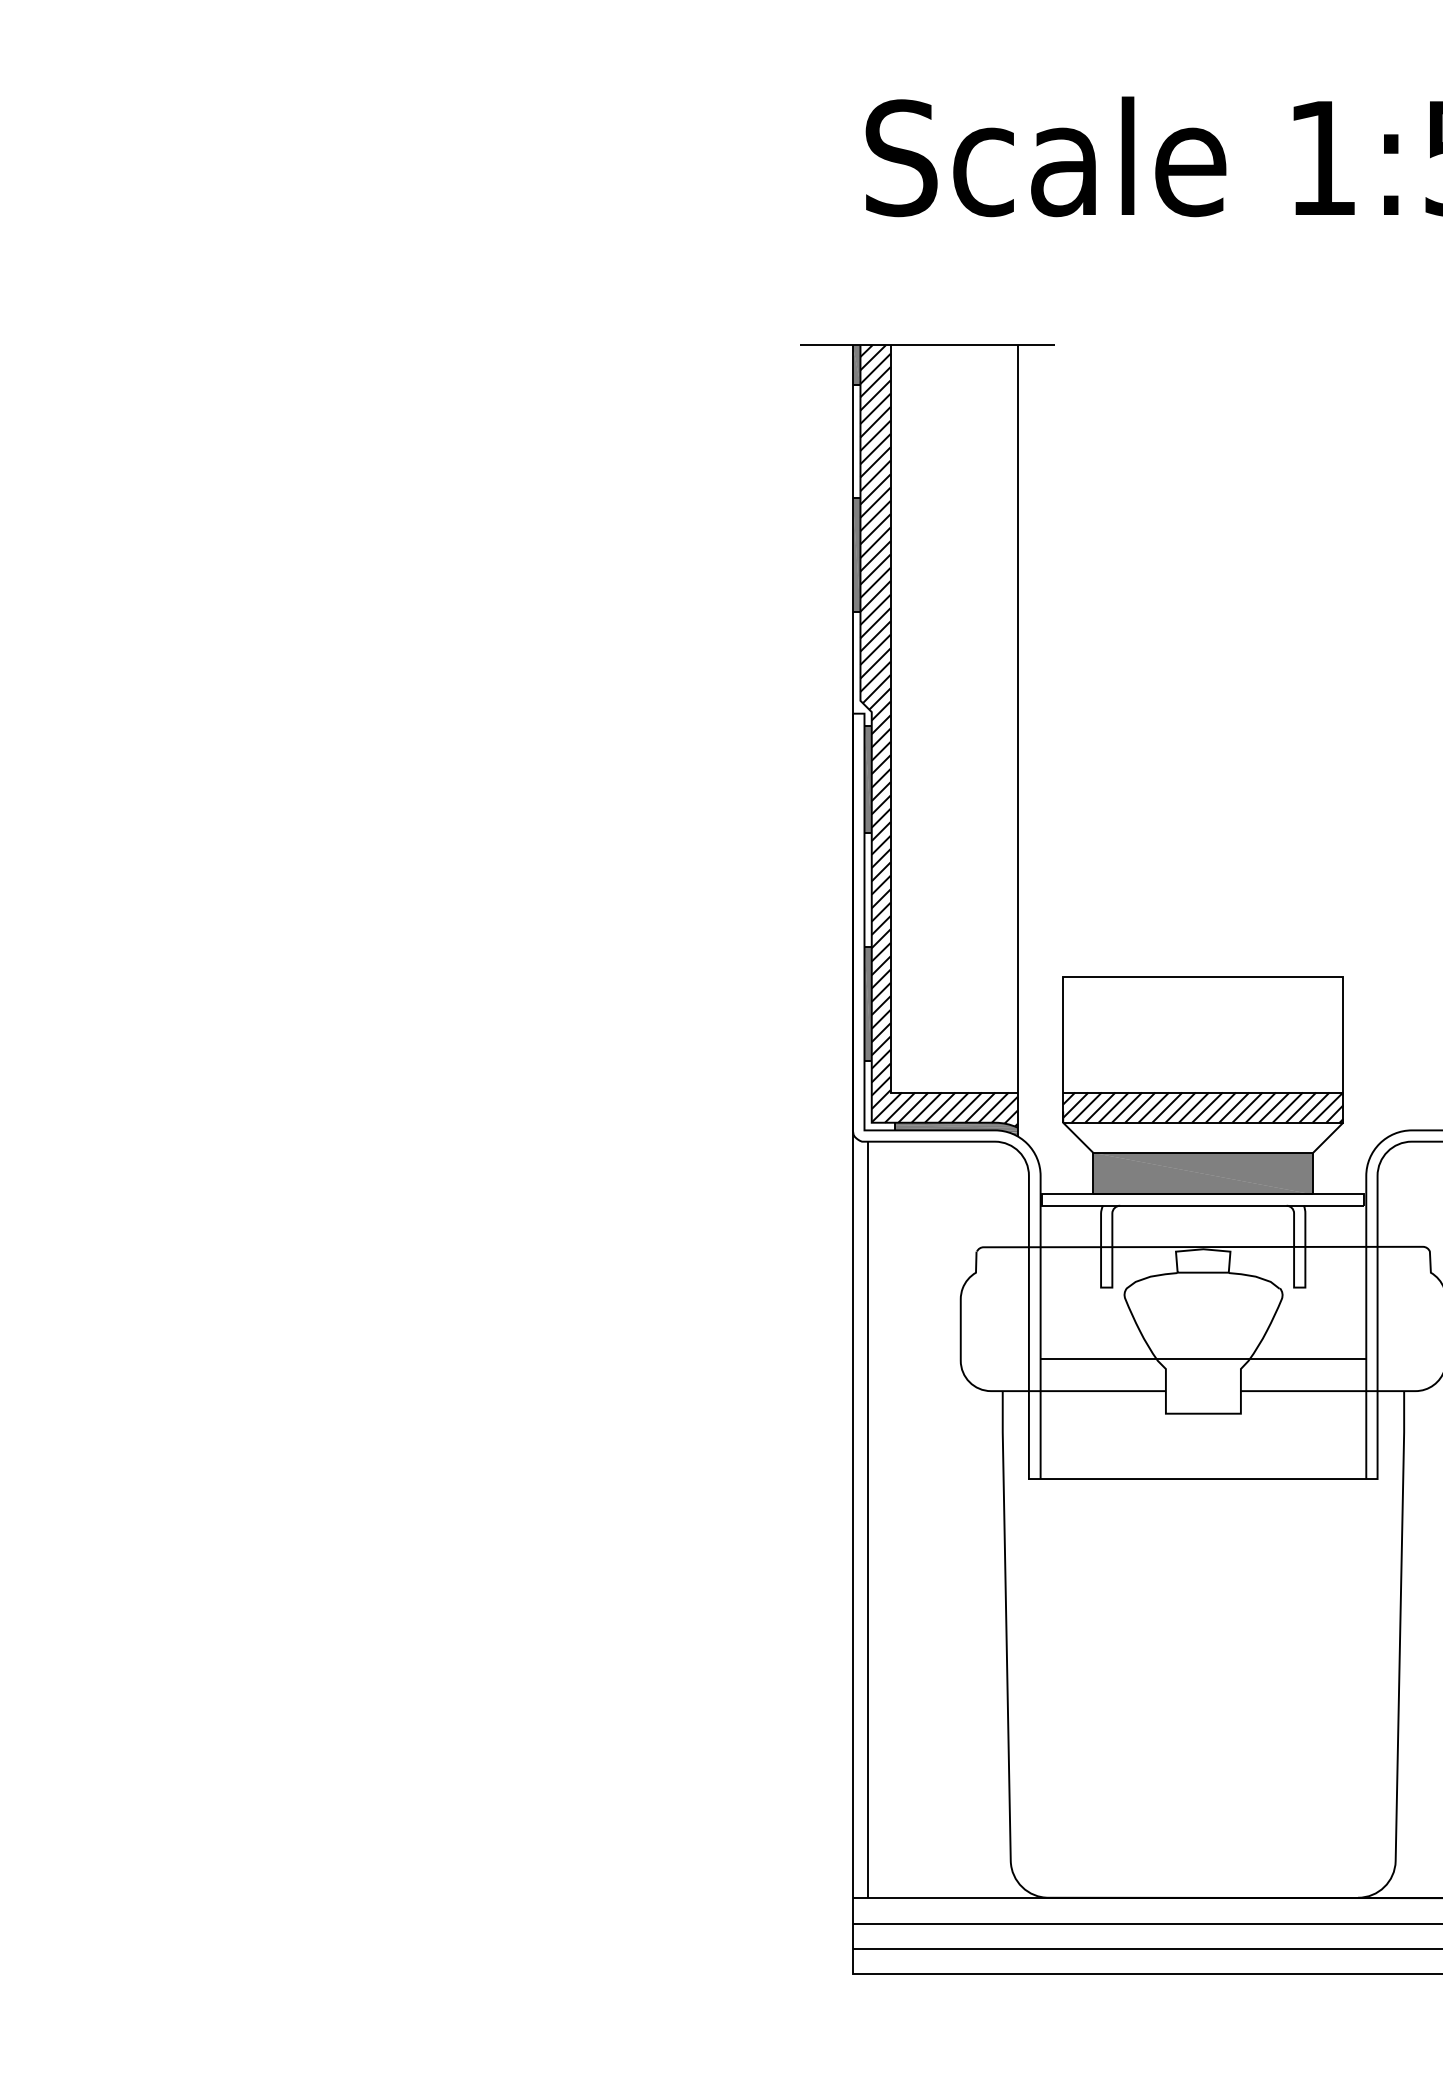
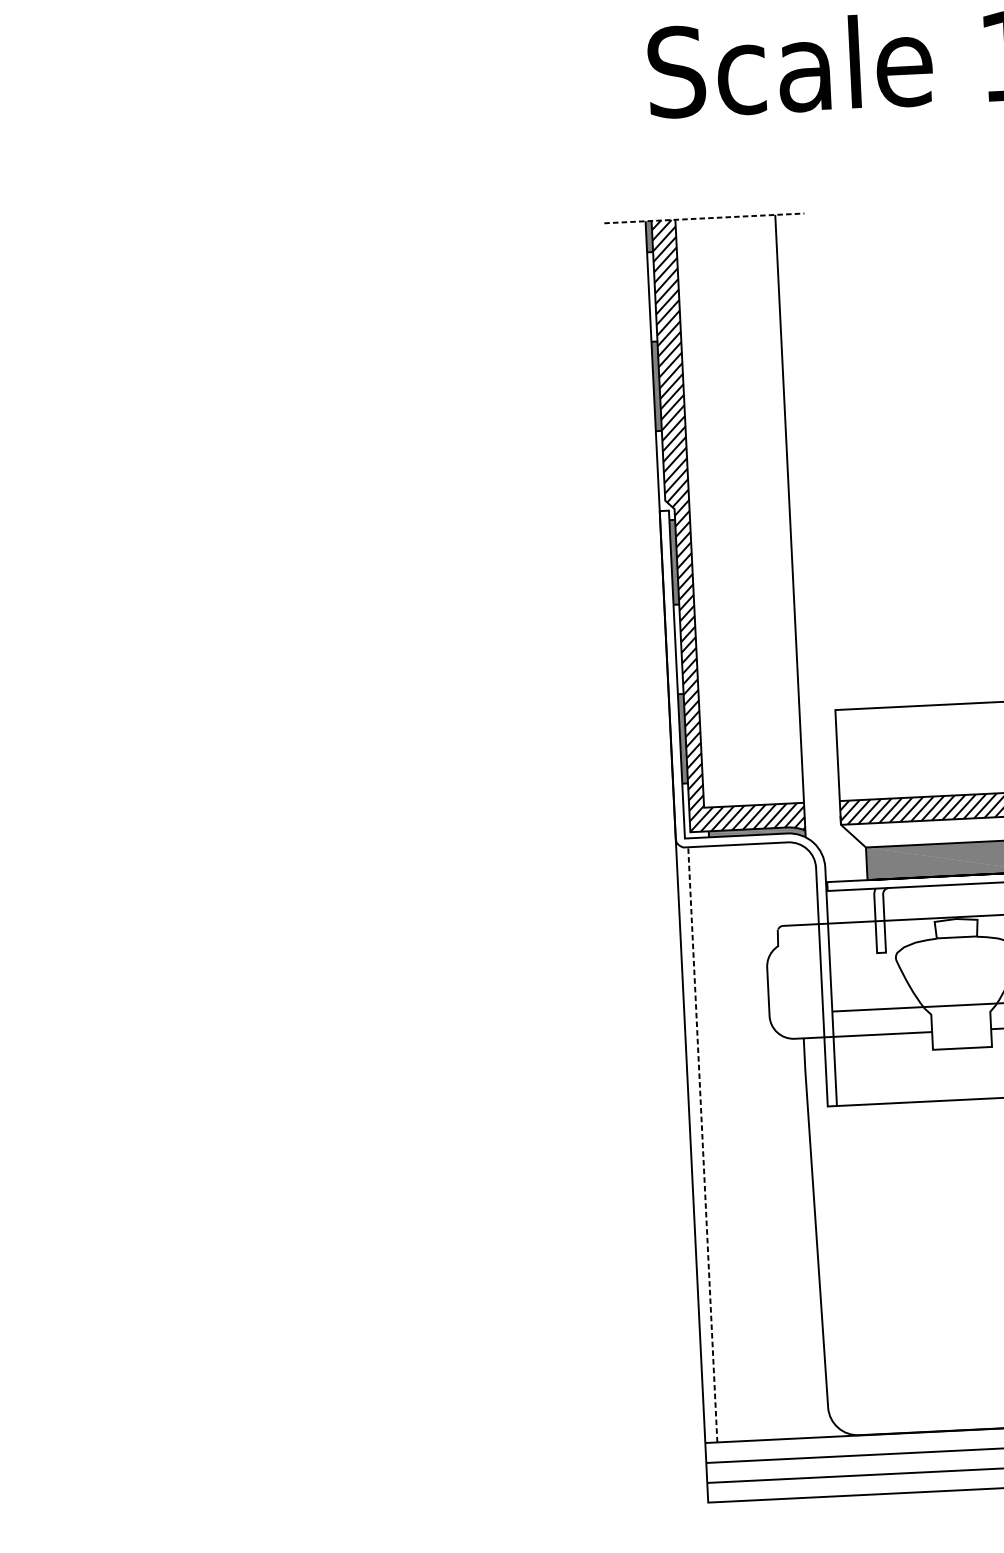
line: (928, 345) -> (705, 218), solid -> dashed
line: (868, 1519) -> (703, 1144), solid -> dashed

